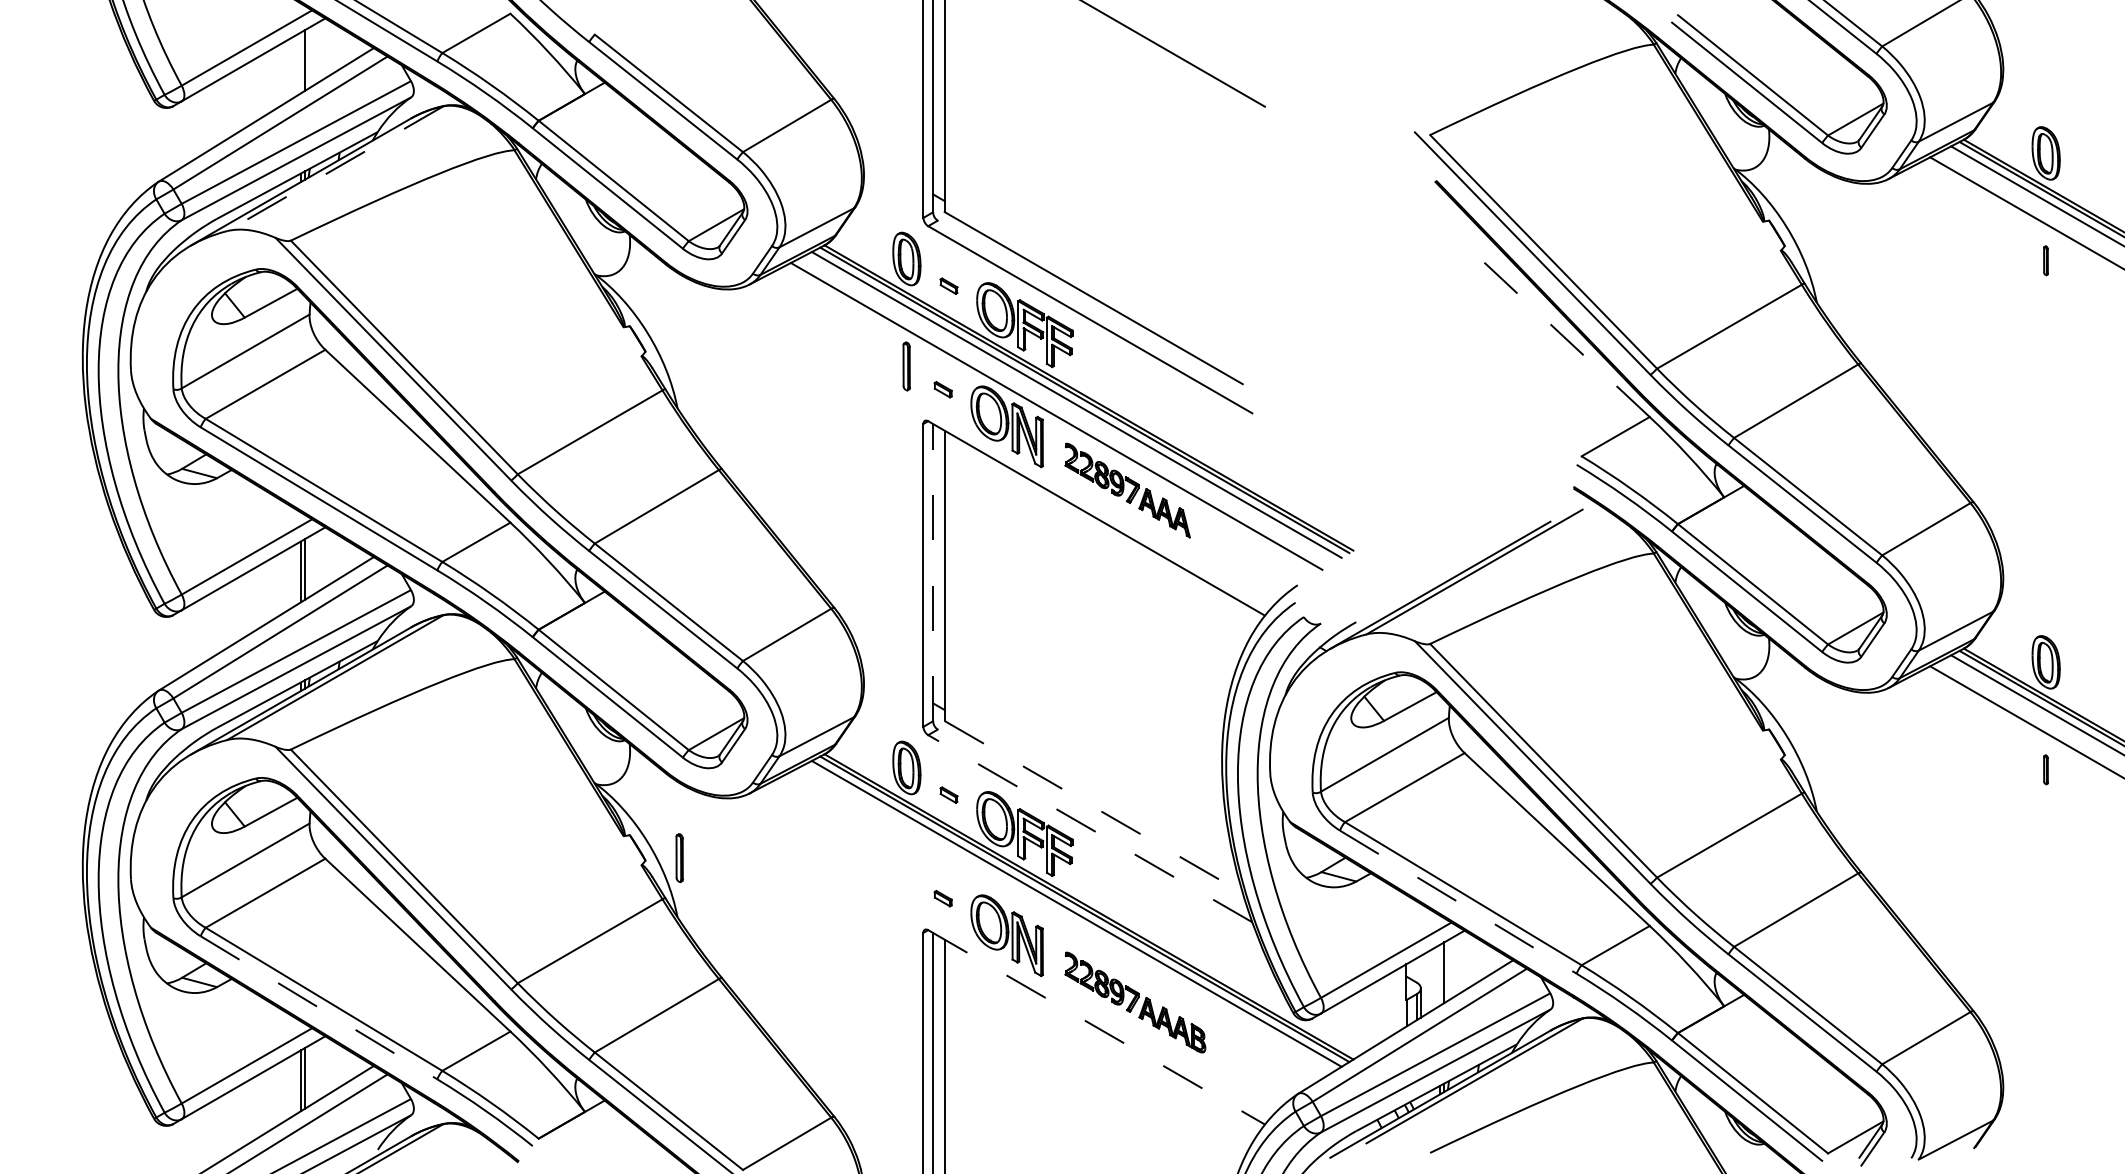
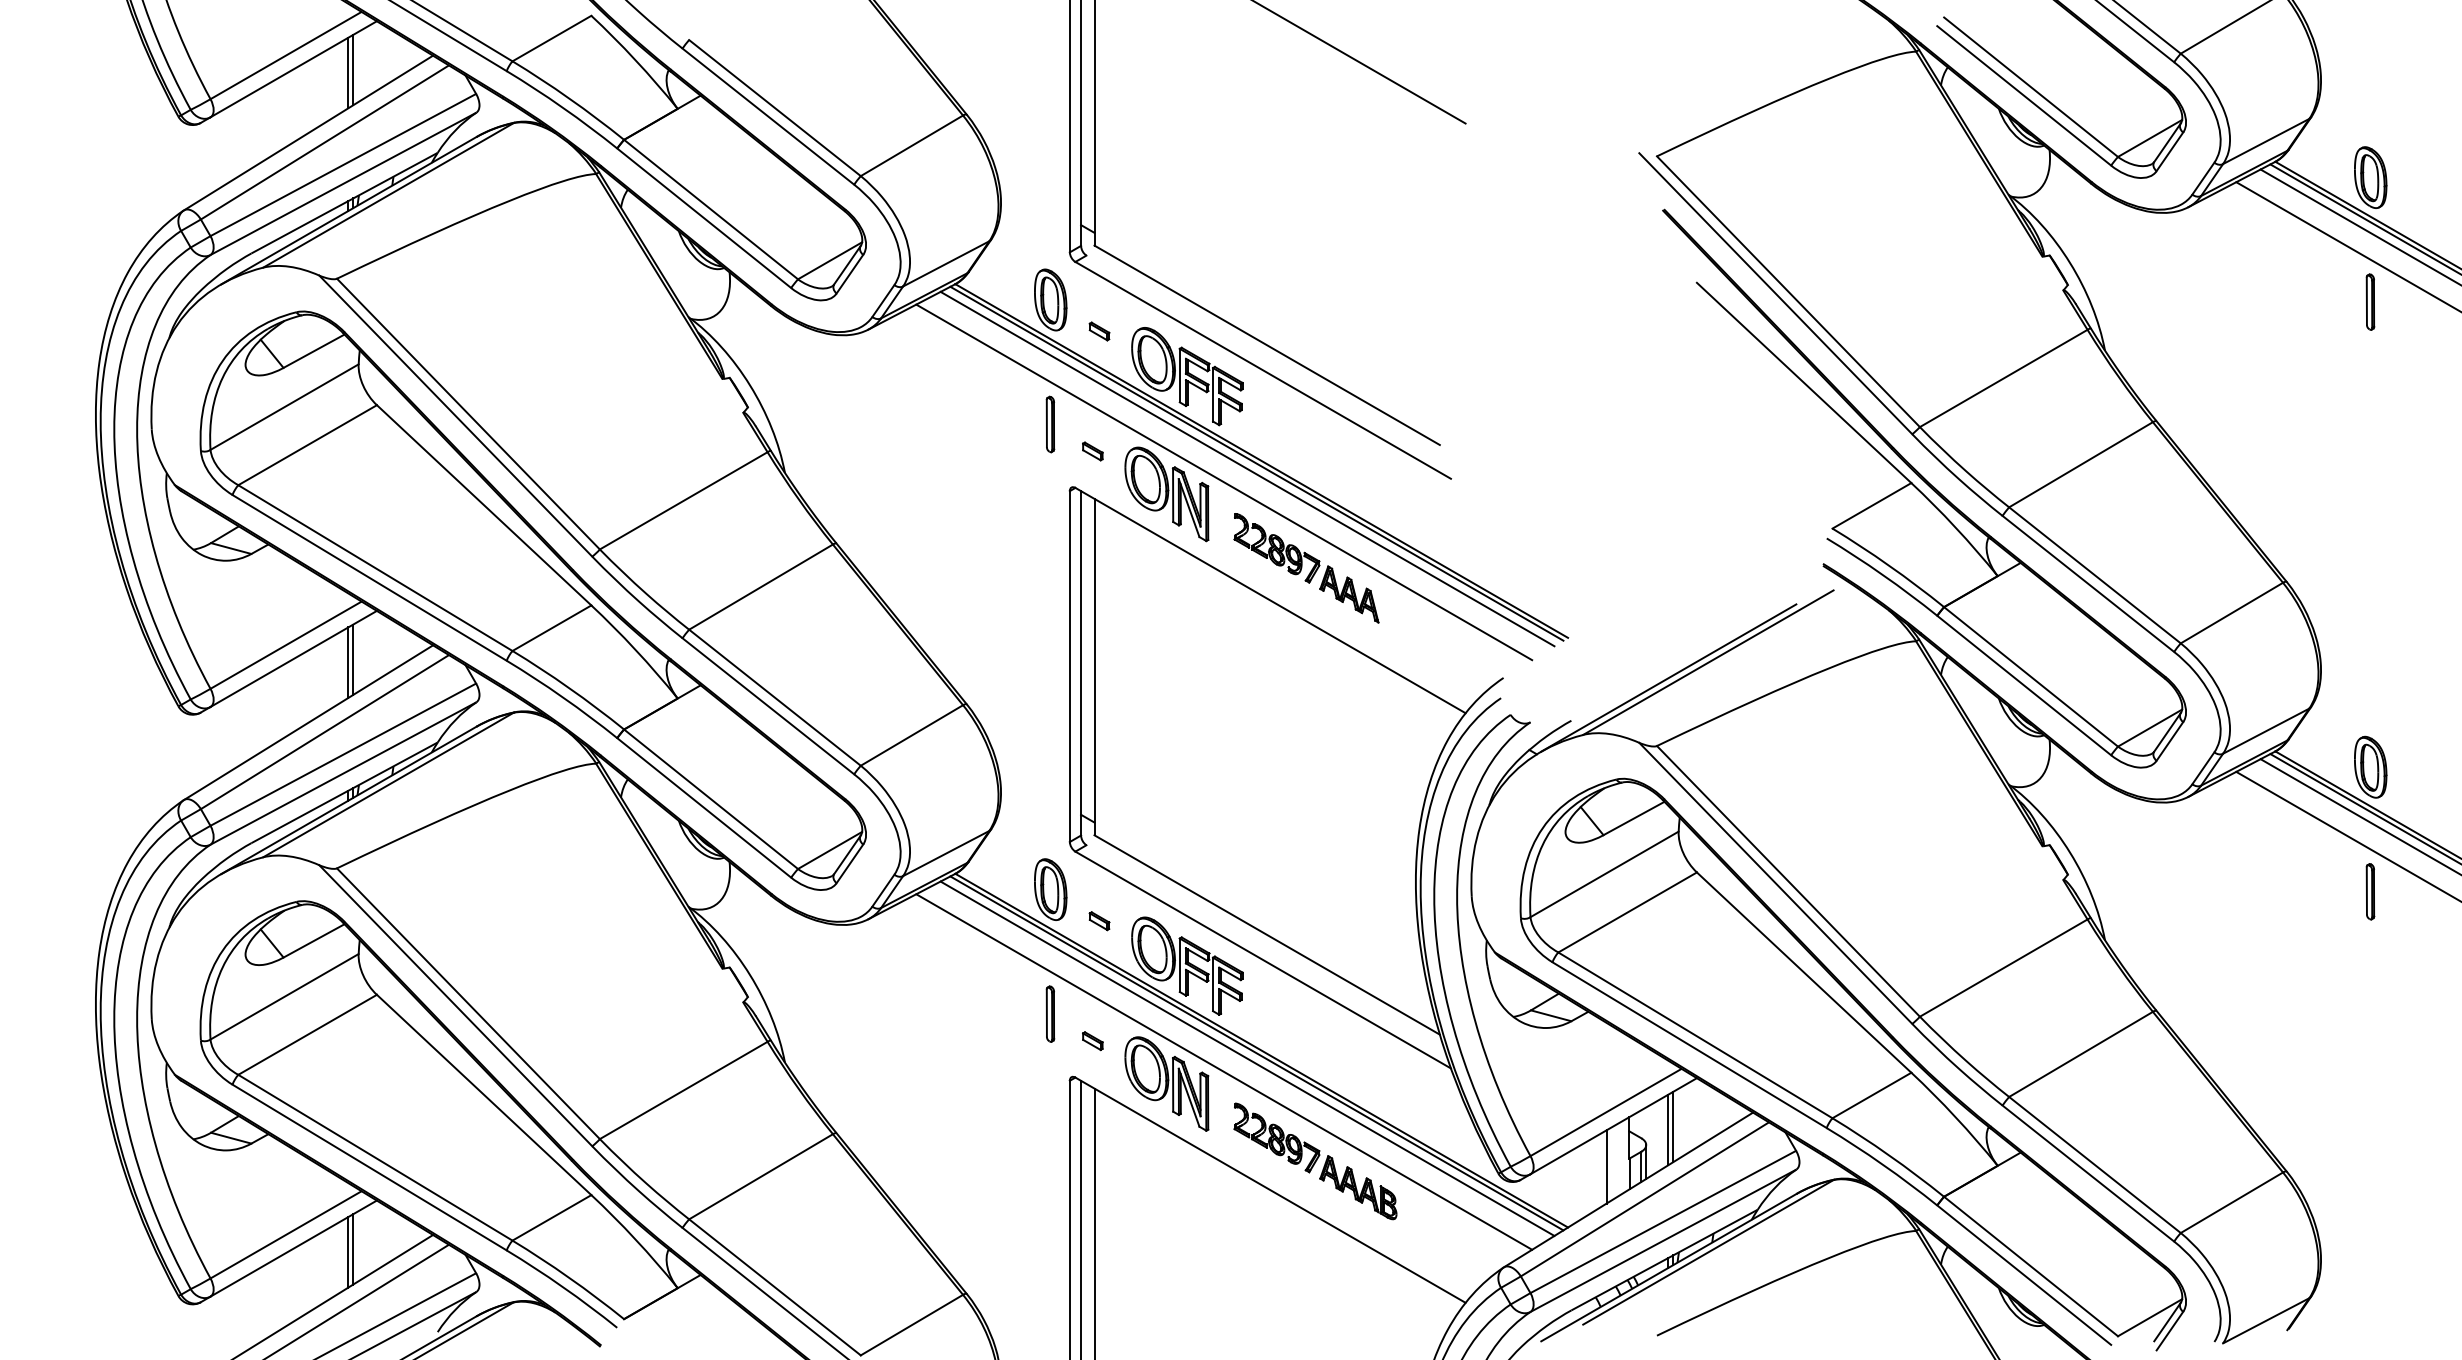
line: (300, 62) -> (348, 72), added
line: (335, 168) -> (388, 195), dashed -> solid
part: (2046, 260) -> (2370, 301), size x1.67
line: (1557, 330) -> (1804, 382), dashed -> solid
line: (933, 571) -> (1081, 662), dashed -> solid
part: (2046, 769) -> (2370, 891), size x1.67
line: (1094, 807) -> (1267, 935), dashed -> solid
line: (1090, 829) -> (1263, 960), dashed -> solid
part: (679, 857) -> (1050, 1013), moved
line: (1459, 902) -> (1690, 1045), dashed -> solid
line: (1056, 924) -> (1224, 1071), added
line: (1440, 974) -> (1668, 1129), added
line: (1386, 1006) -> (1606, 1166), added
line: (319, 1007) -> (370, 1167), dashed -> solid
line: (1096, 1027) -> (1270, 1190), dashed -> solid

